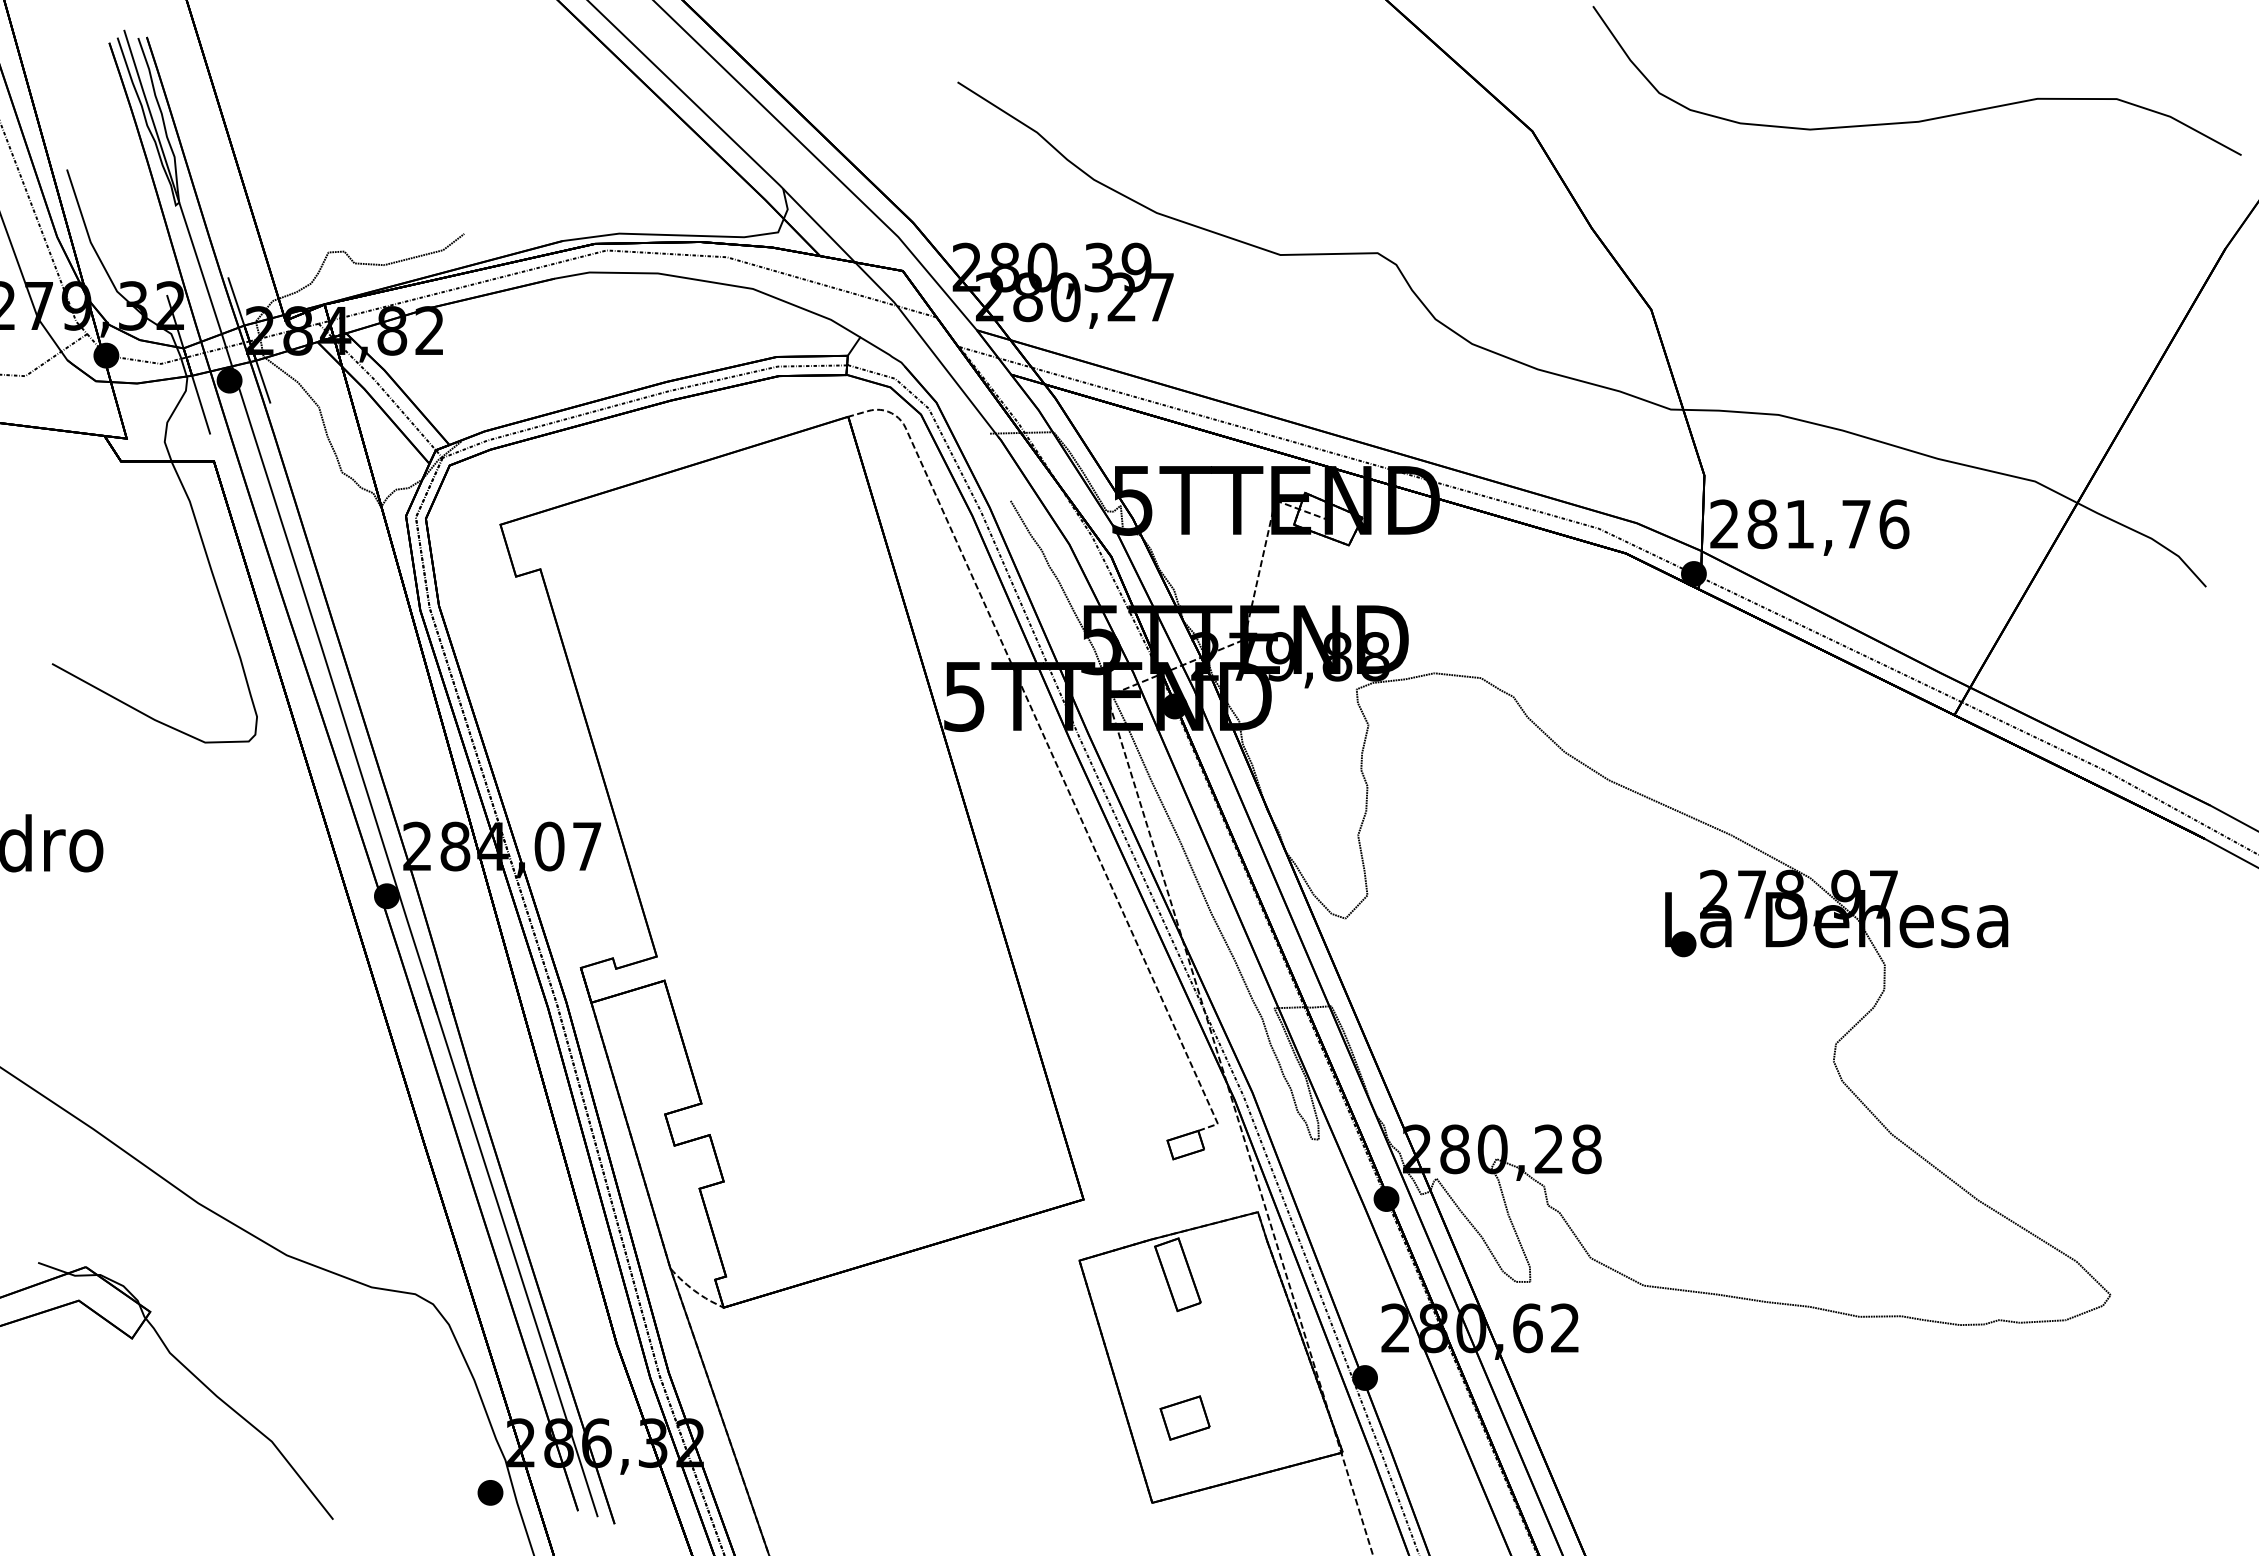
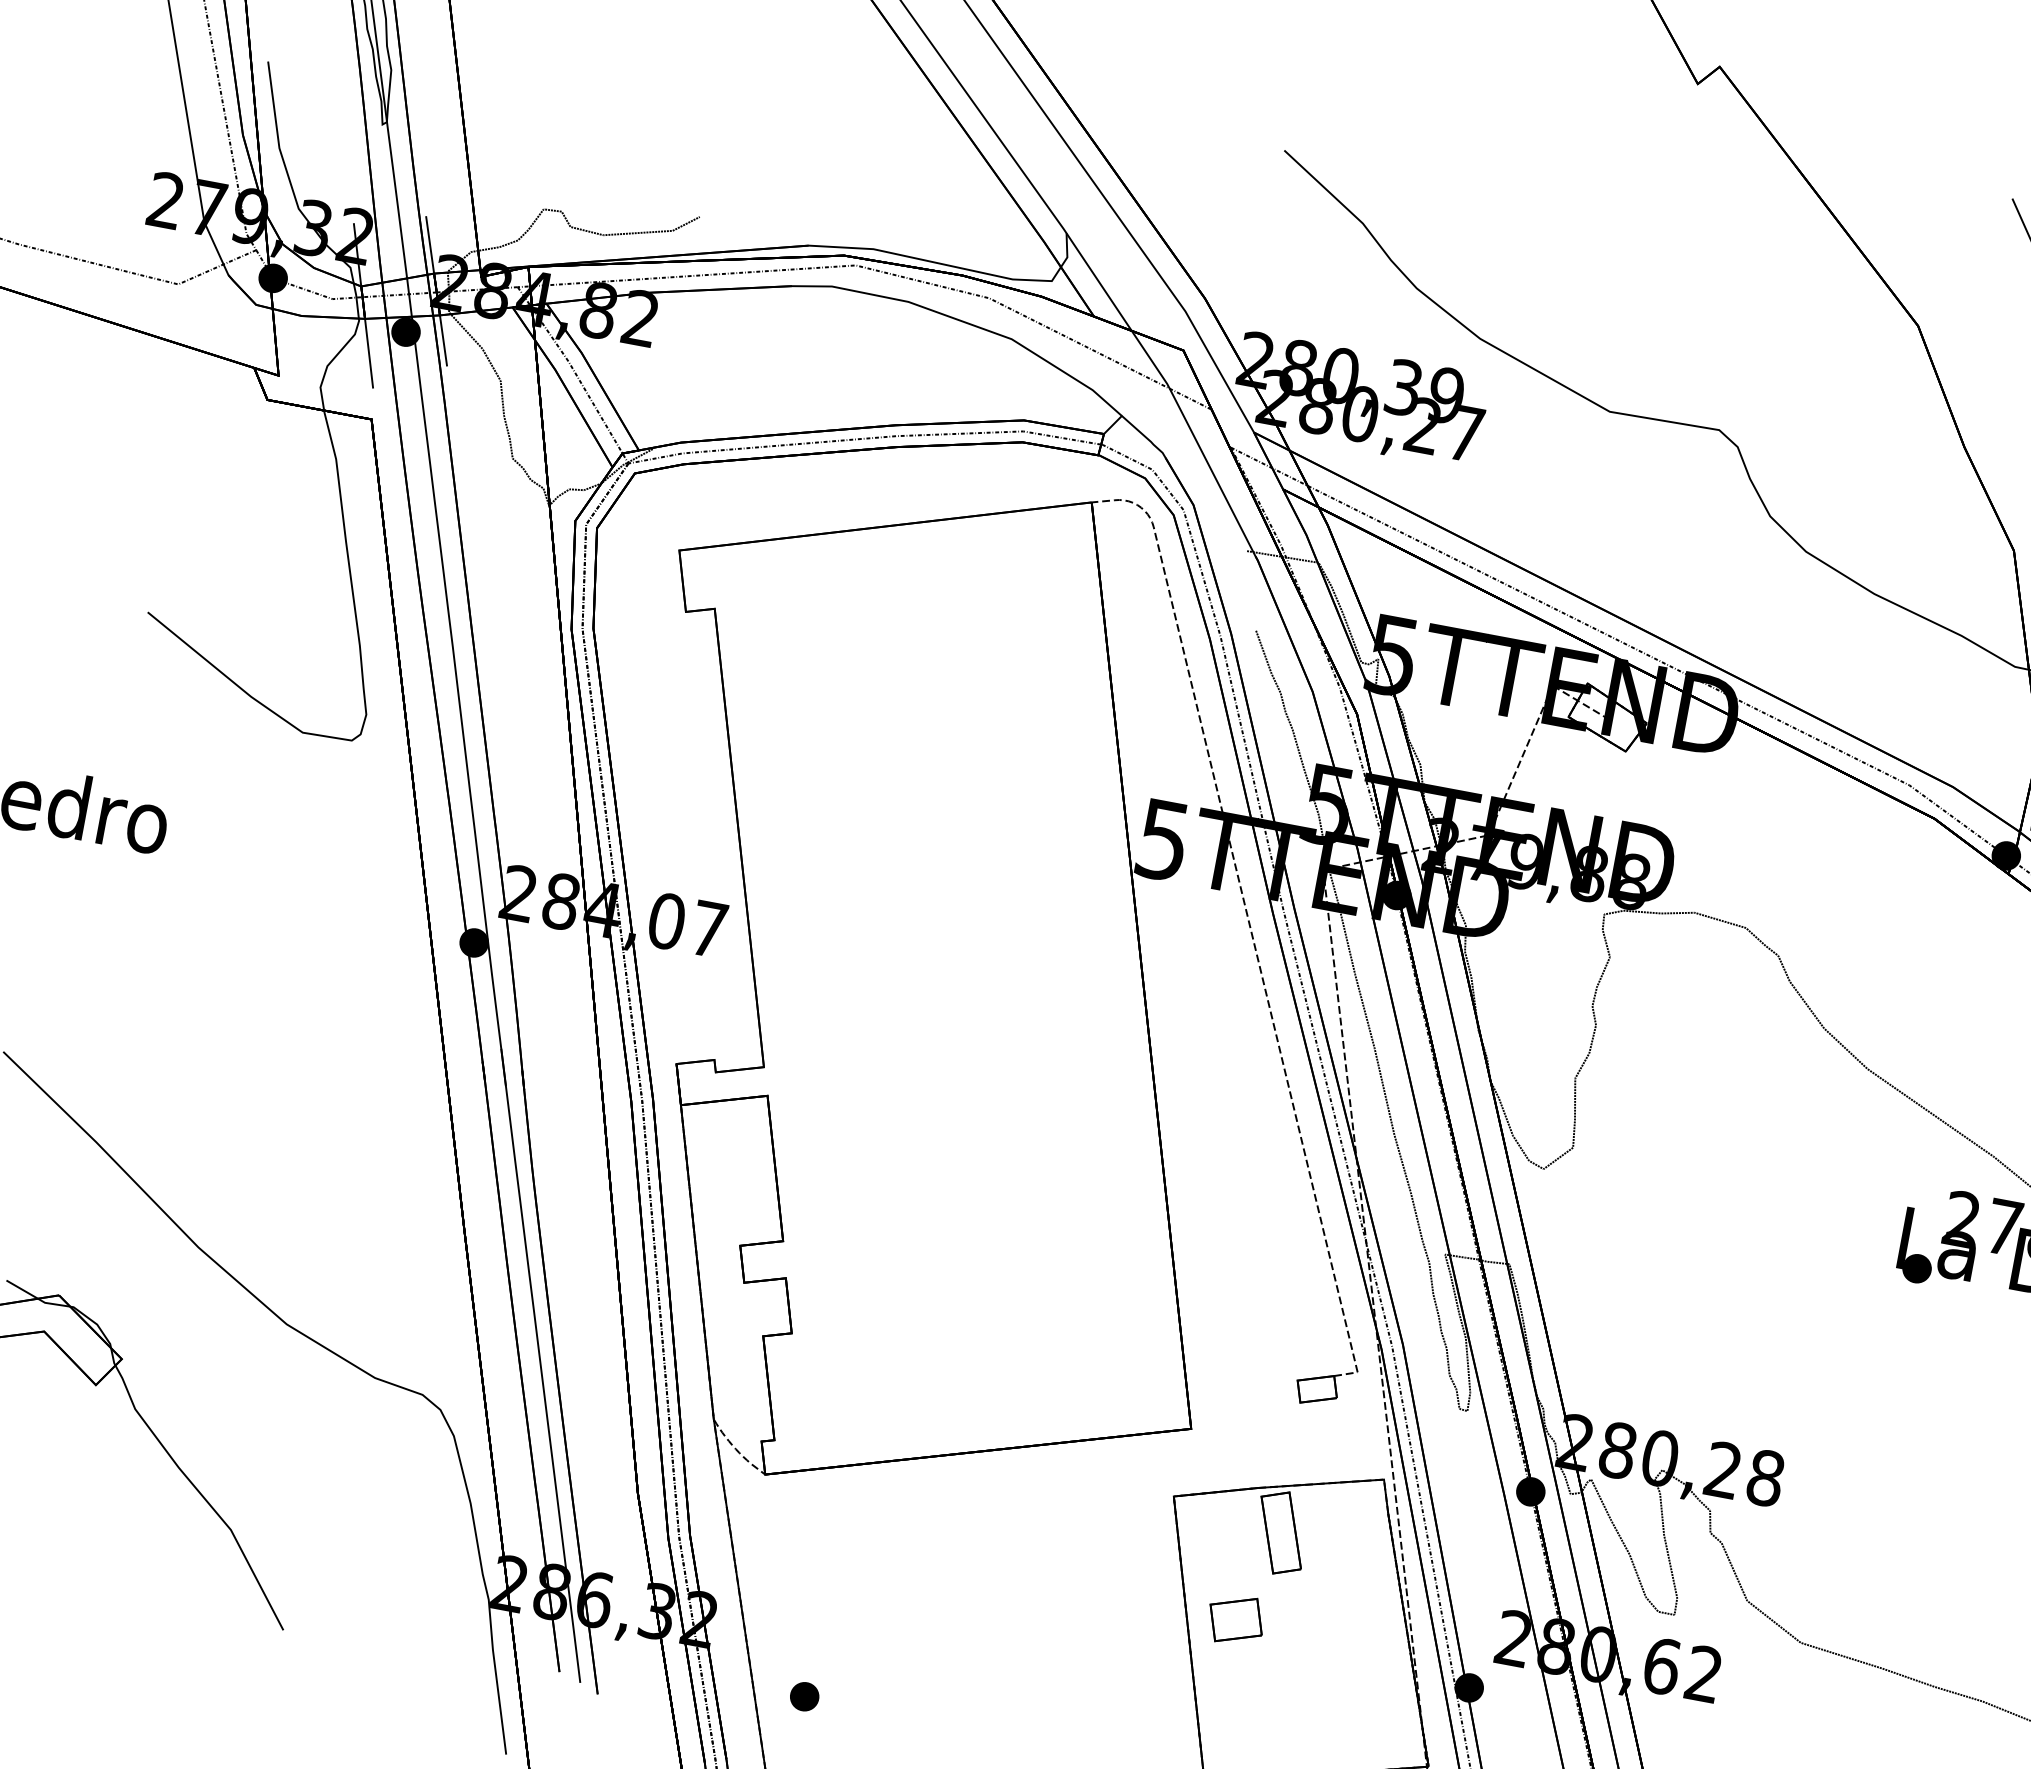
part: (1184, 1417) -> (1235, 1619), moved
part: (490, 1492) -> (804, 1696), moved

